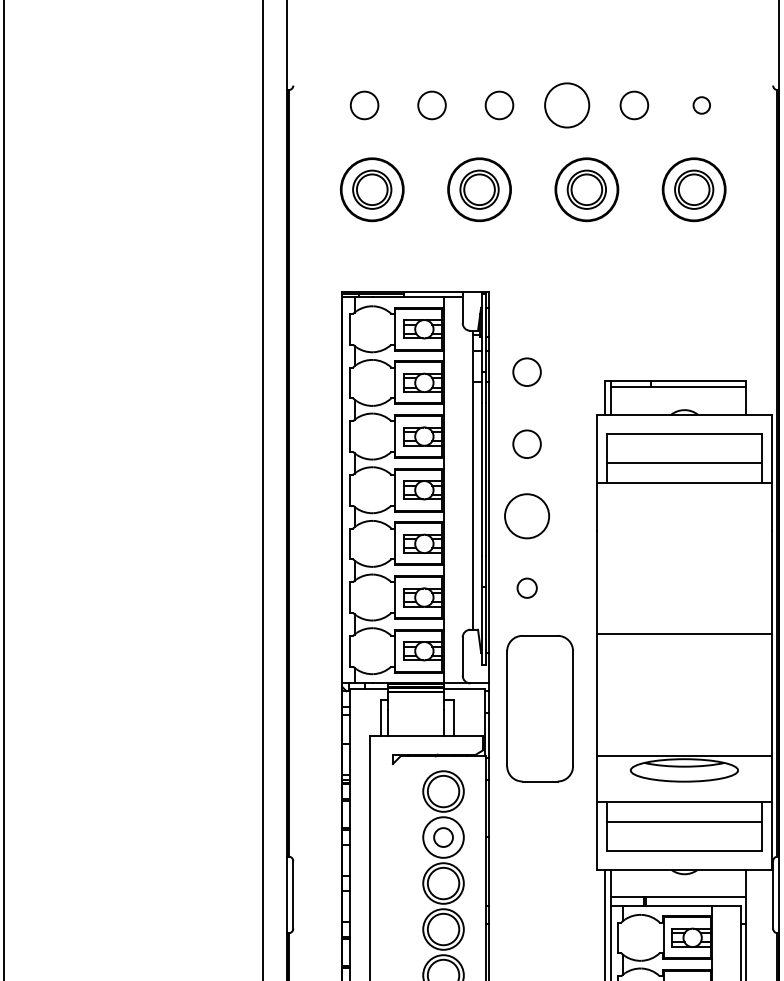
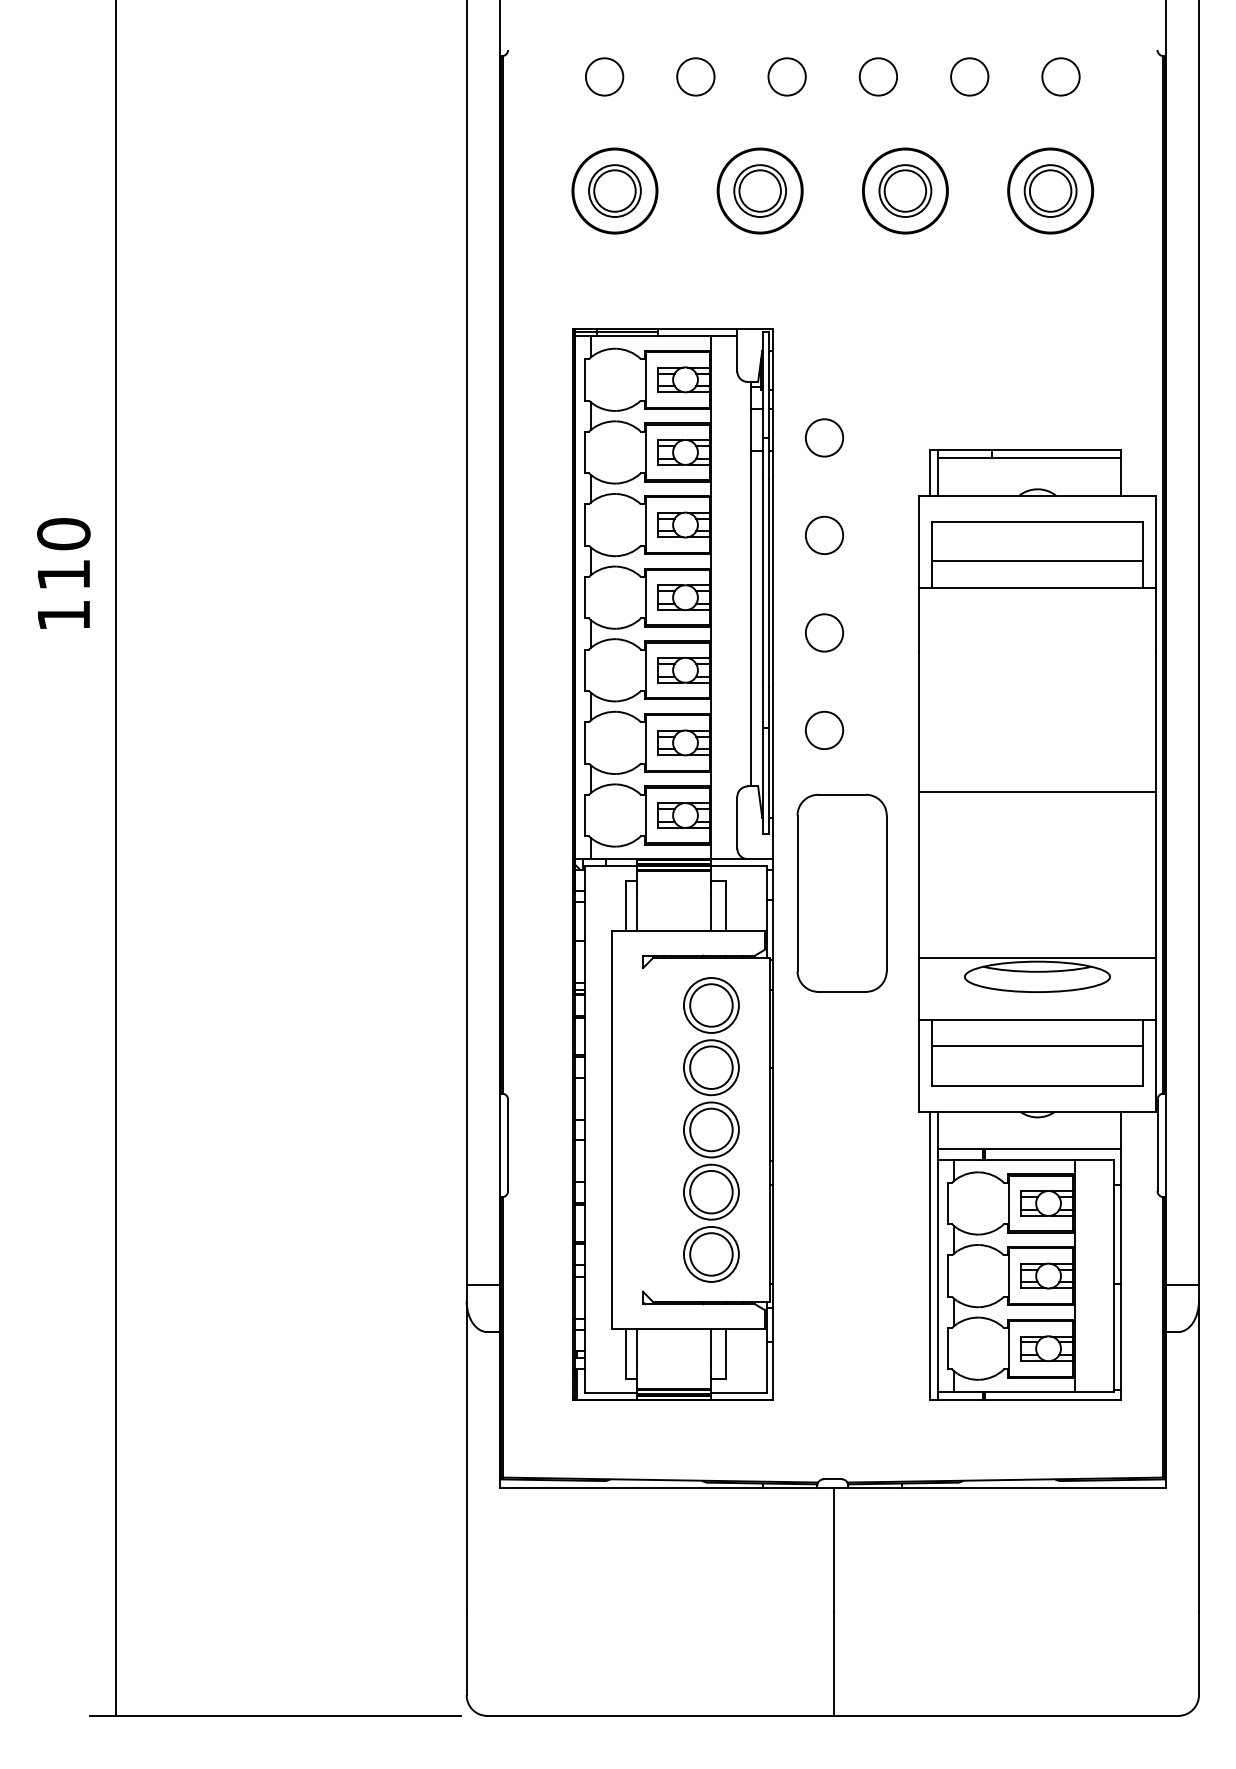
circle: (566, 105) -> (877, 76), size x0.62
circle: (701, 105) -> (1060, 76), size x1.67
circle: (527, 515) -> (824, 632), size x0.62
circle: (527, 587) -> (824, 729), size x1.43
circle: (443, 837) -> (711, 1067), size x1.67

